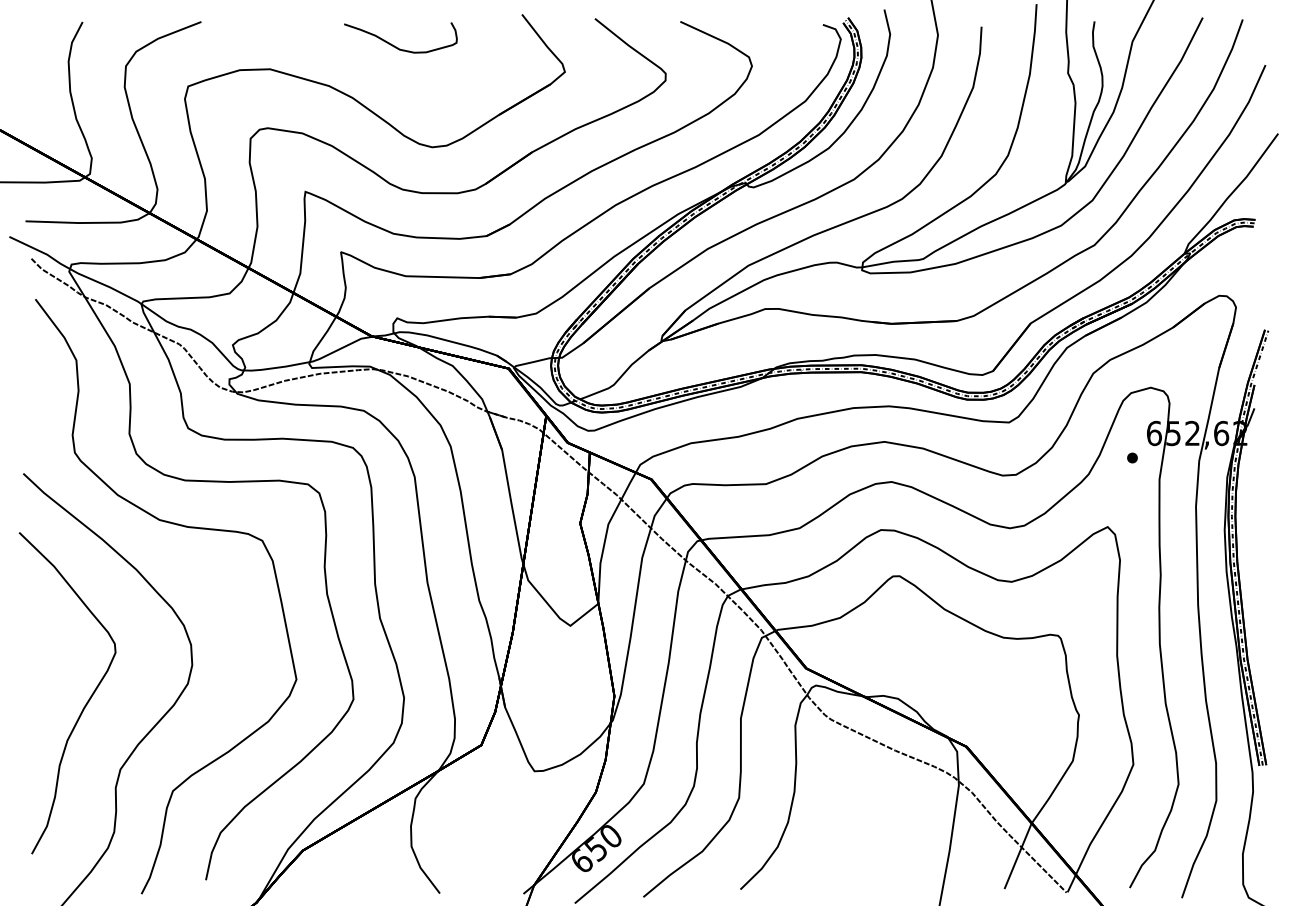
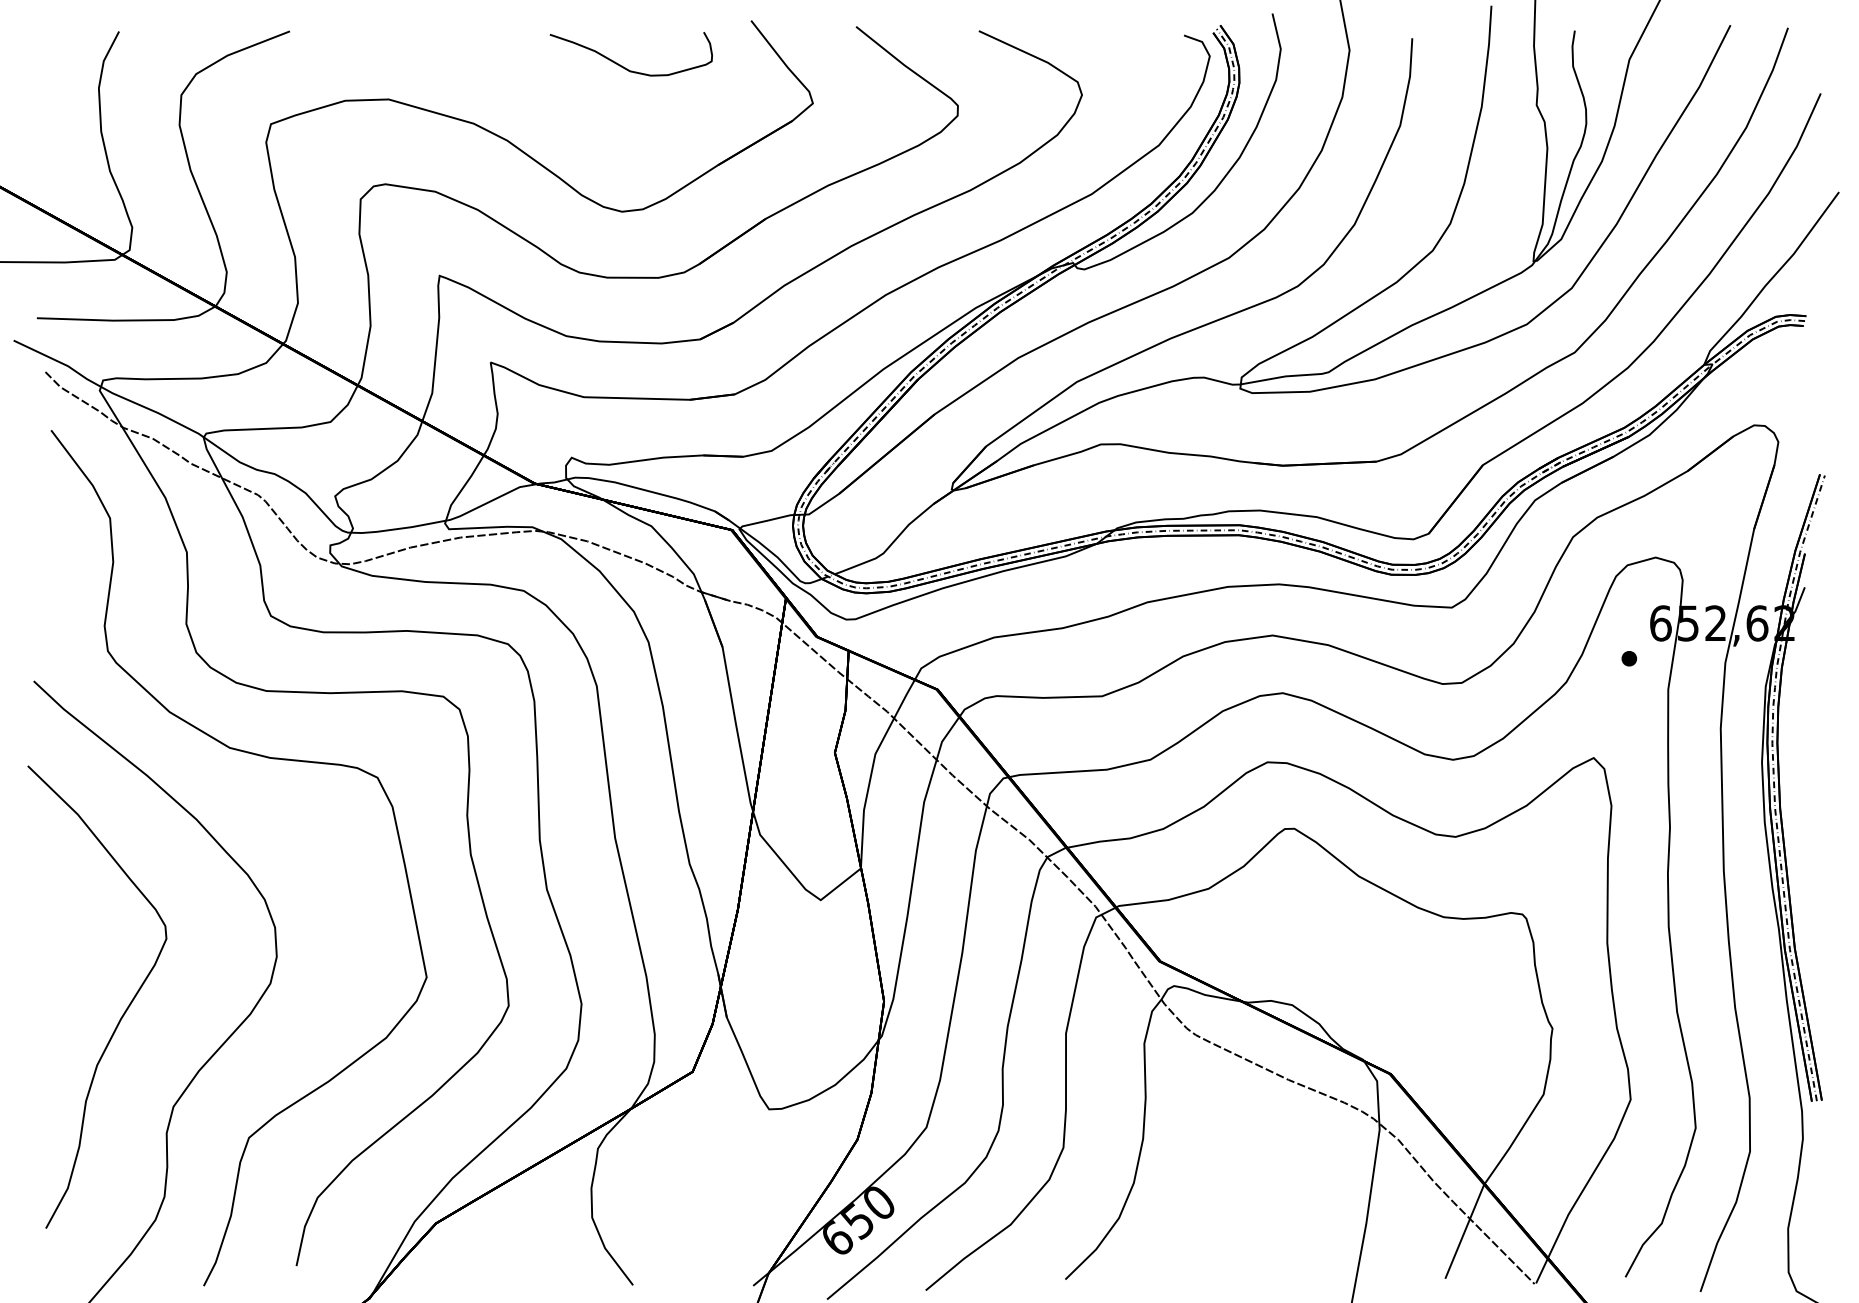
curve: (396, 46) -> (625, 66), moved

